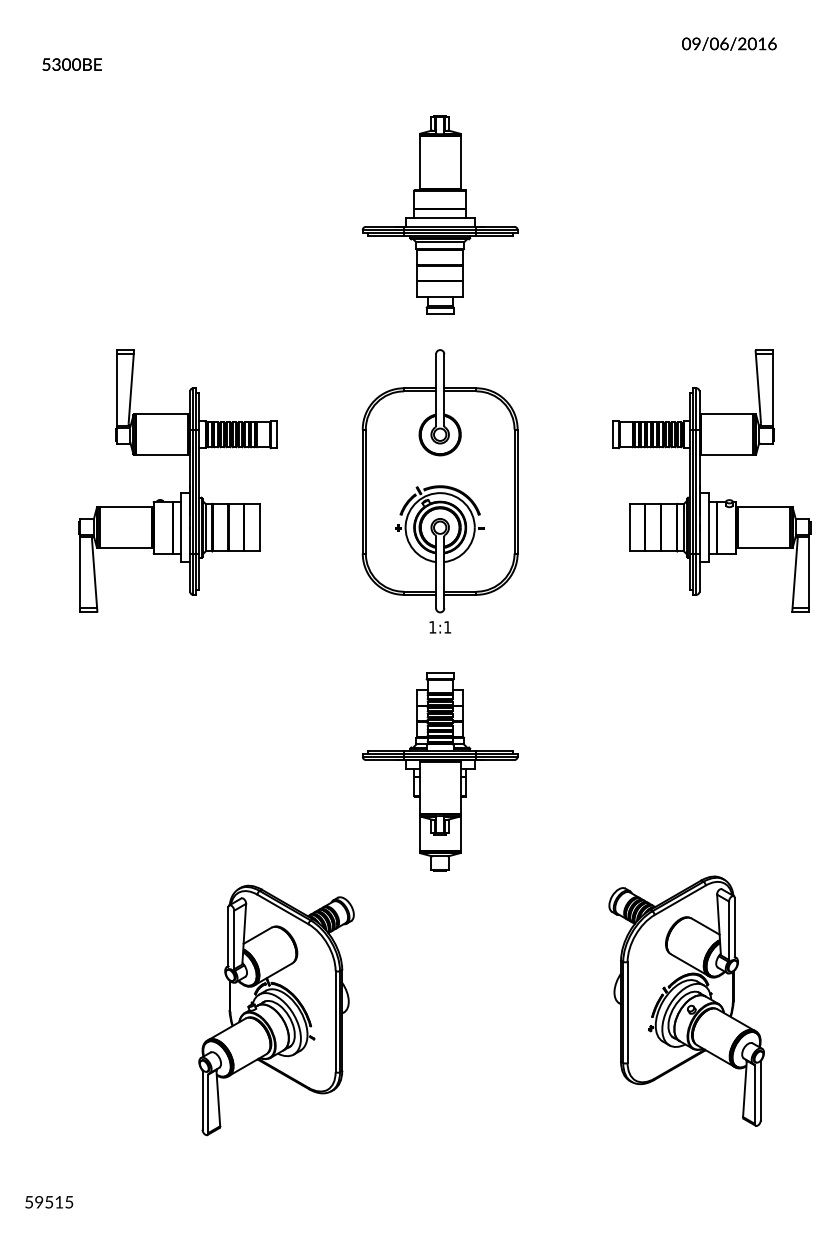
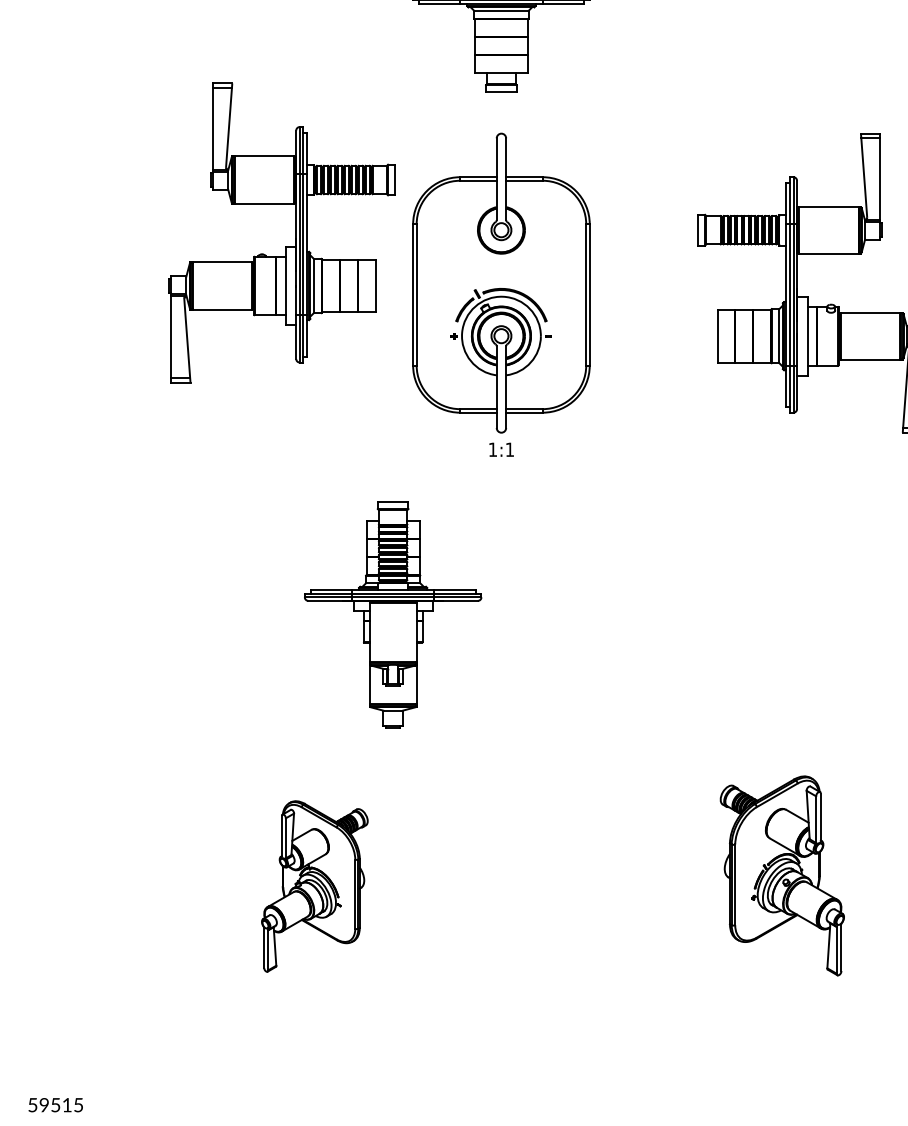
part: (189, 480) -> (295, 232), moved
part: (439, 771) -> (392, 614), moved
part: (686, 1000) -> (782, 875), size x0.7
part: (276, 1010) -> (314, 886), size x0.6

